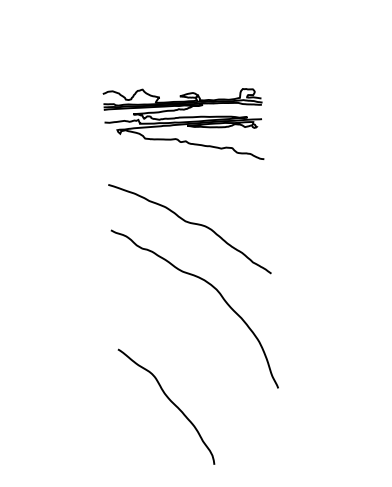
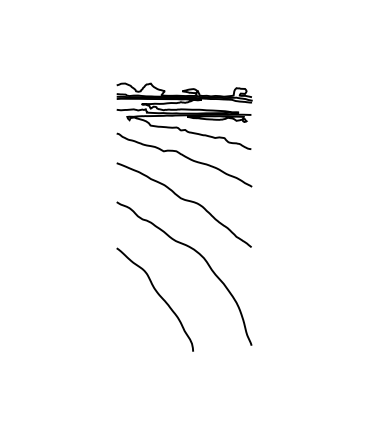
curve: (186, 173) -> (184, 157), added
curve: (170, 401) -> (158, 295), moved

